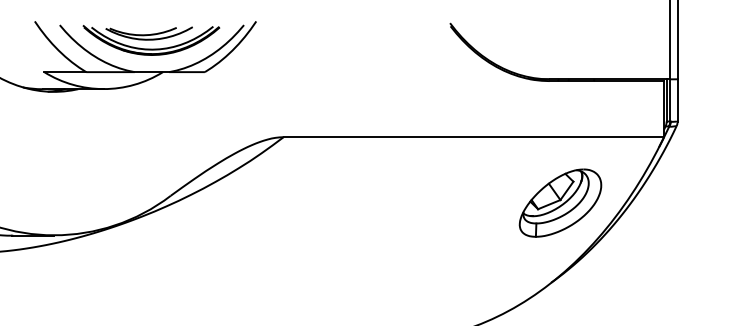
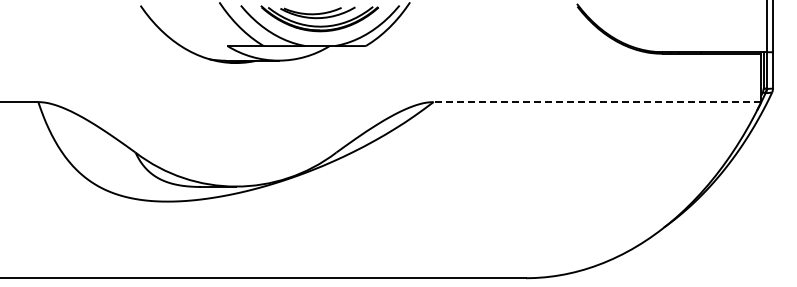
line: (473, 137) -> (597, 102), solid -> dashed
part: (560, 202) -> (672, 158), removed

